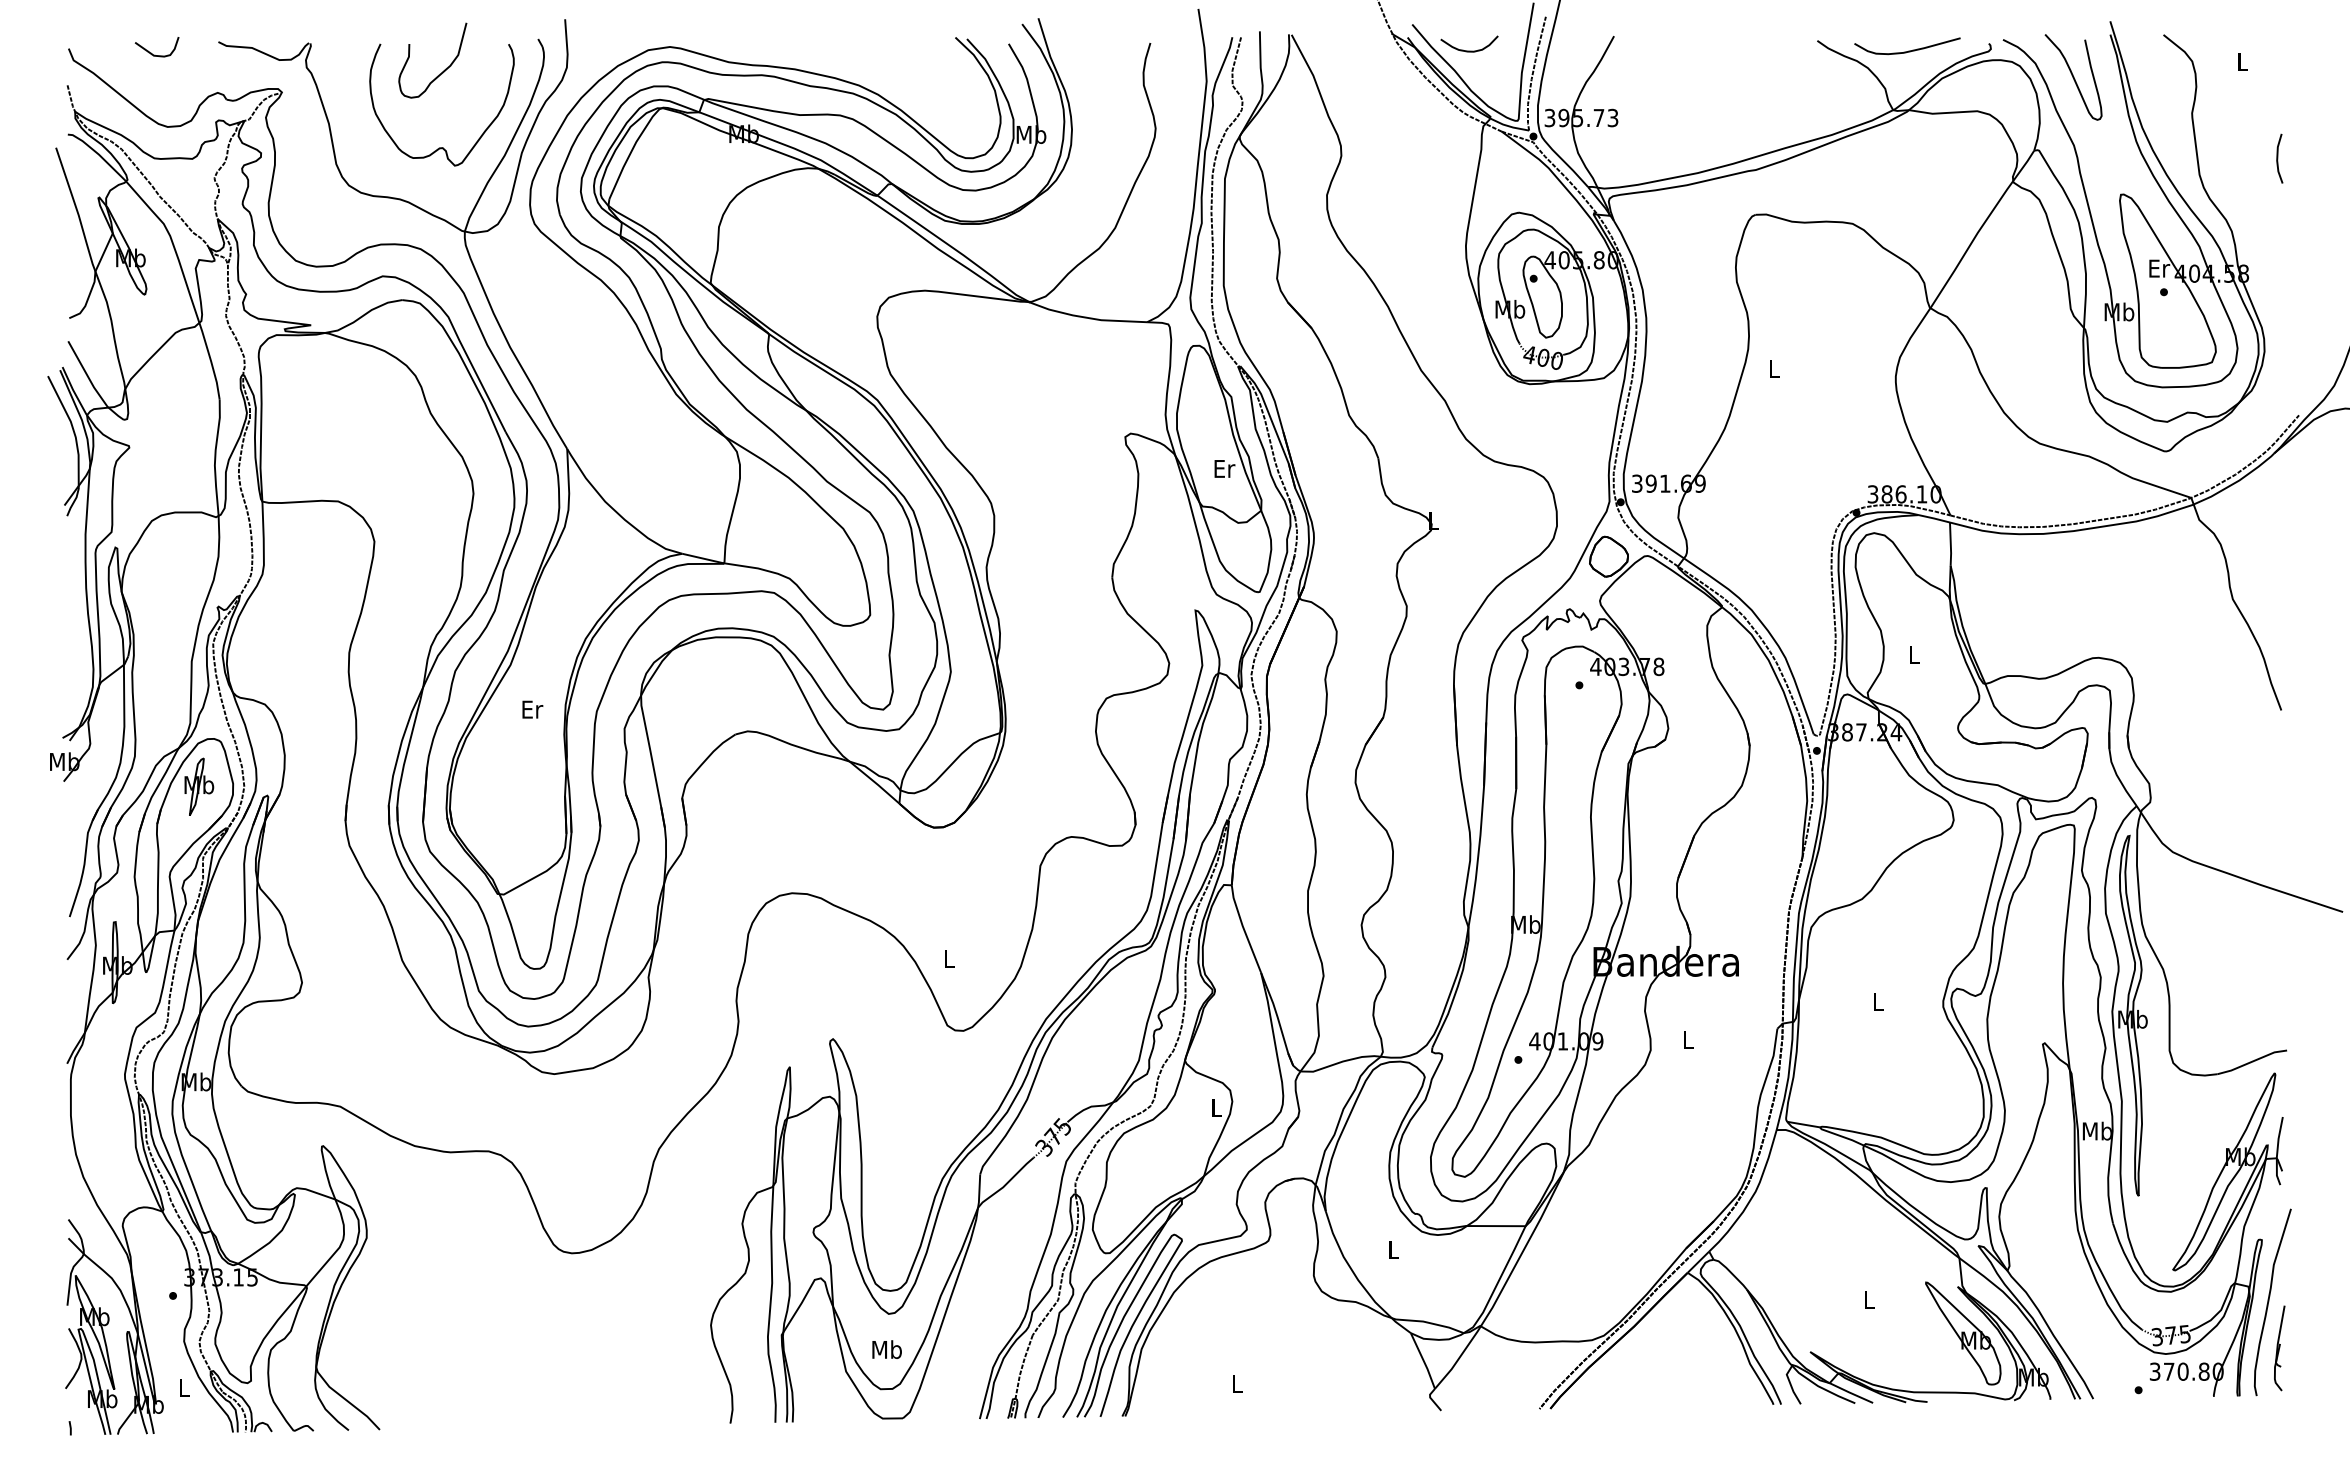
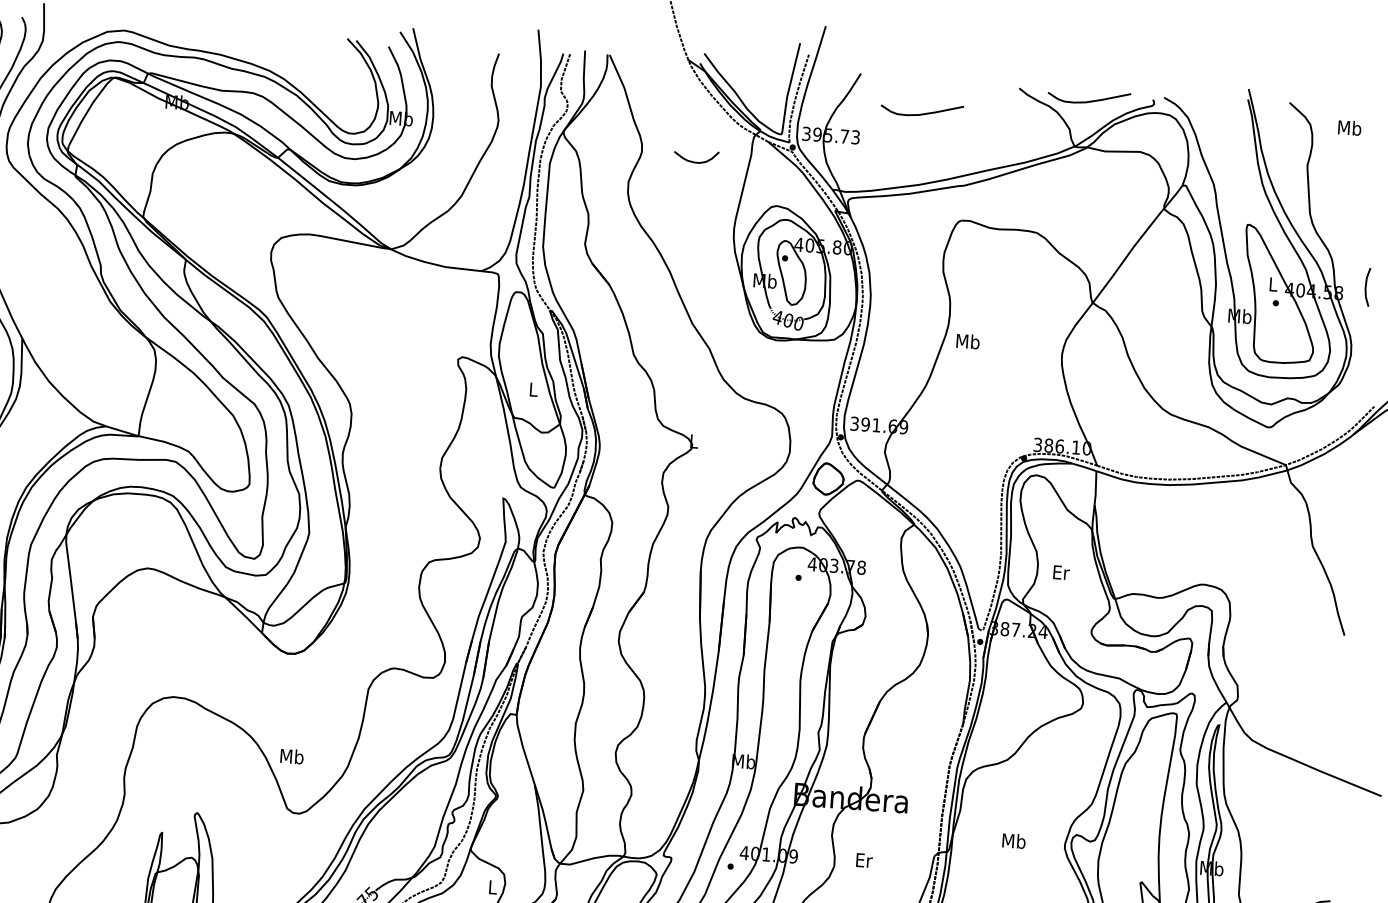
curve: (1469, 50) -> (696, 161), moved
text: (2242, 61) -> (1349, 127), L -> Mb
curve: (2073, 77) -> (1216, 130), removed
curve: (1696, 81) -> (922, 113), added
line: (2278, 158) -> (1366, 287), moved
text: (2159, 268) -> (1273, 284), Er -> L
text: (1774, 368) -> (967, 341), L -> Mb
text: (1224, 468) -> (533, 389), Er -> L
text: (1914, 655) -> (1061, 572), L -> Er
text: (948, 958) -> (291, 756), L -> Mb
text: (1877, 1001) -> (1013, 840), L -> Mb
text: (1688, 1040) -> (864, 860), L -> Er

